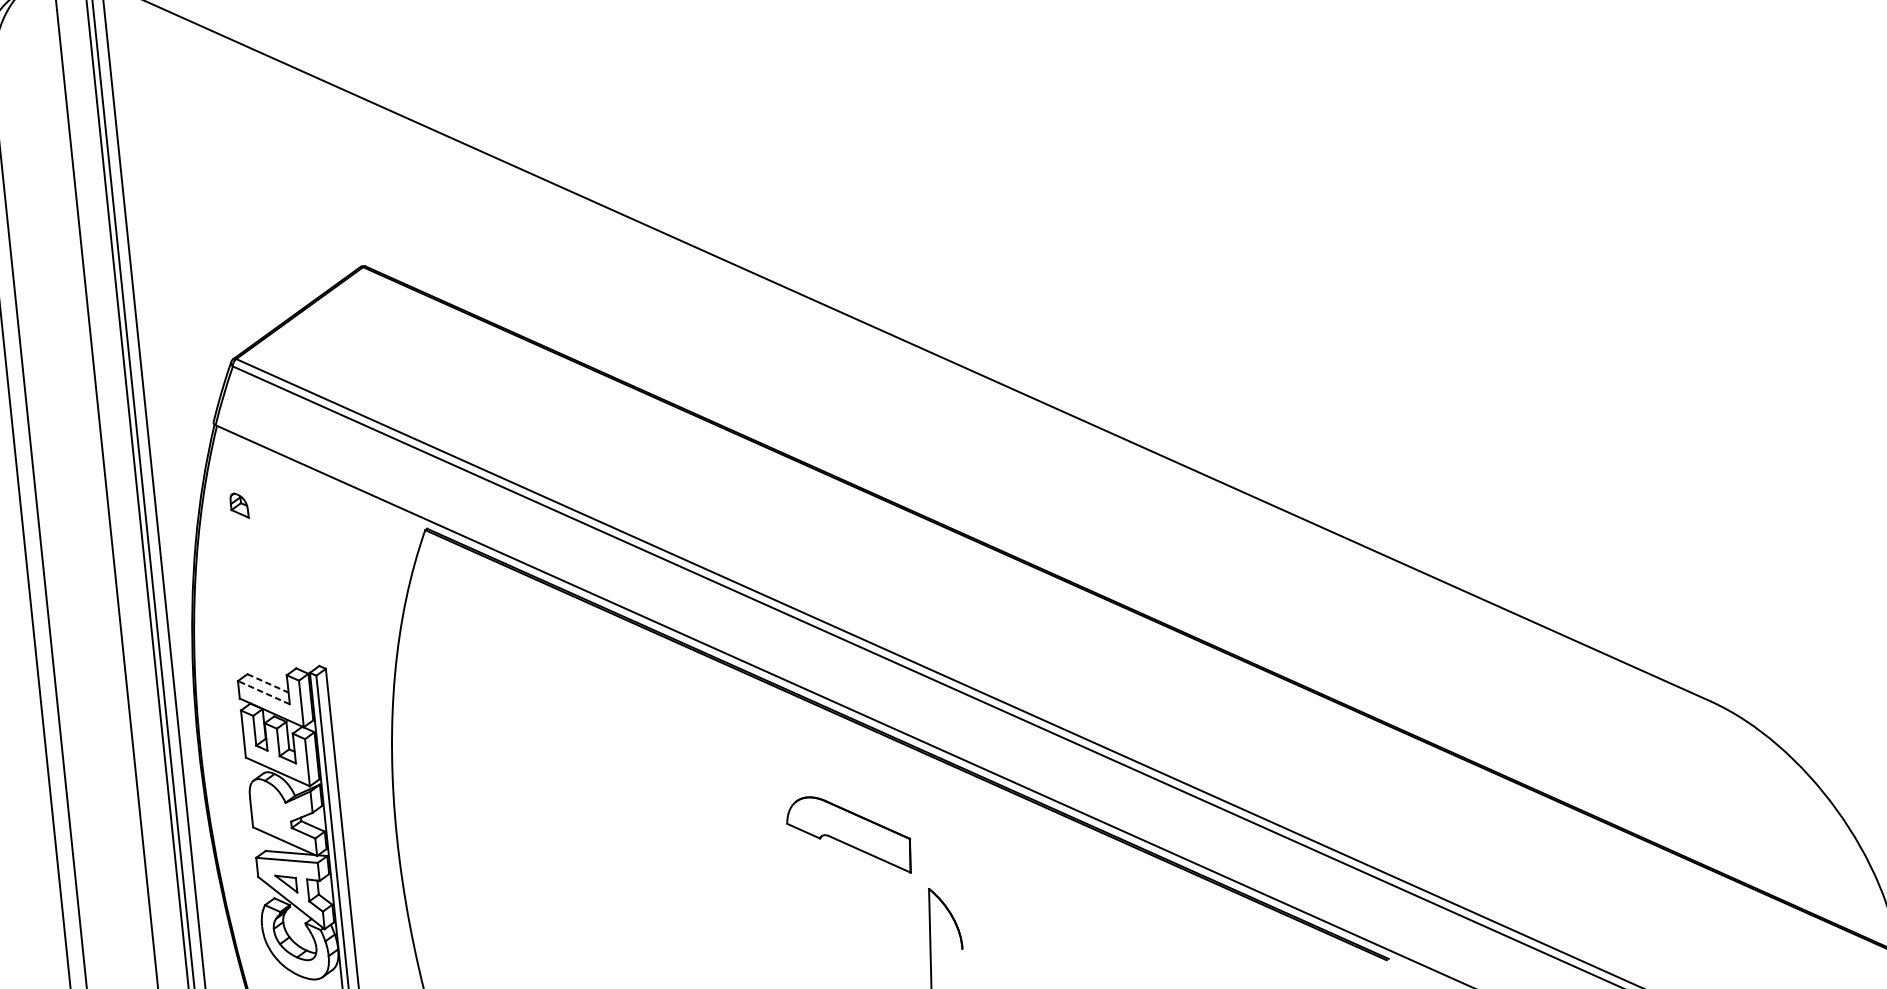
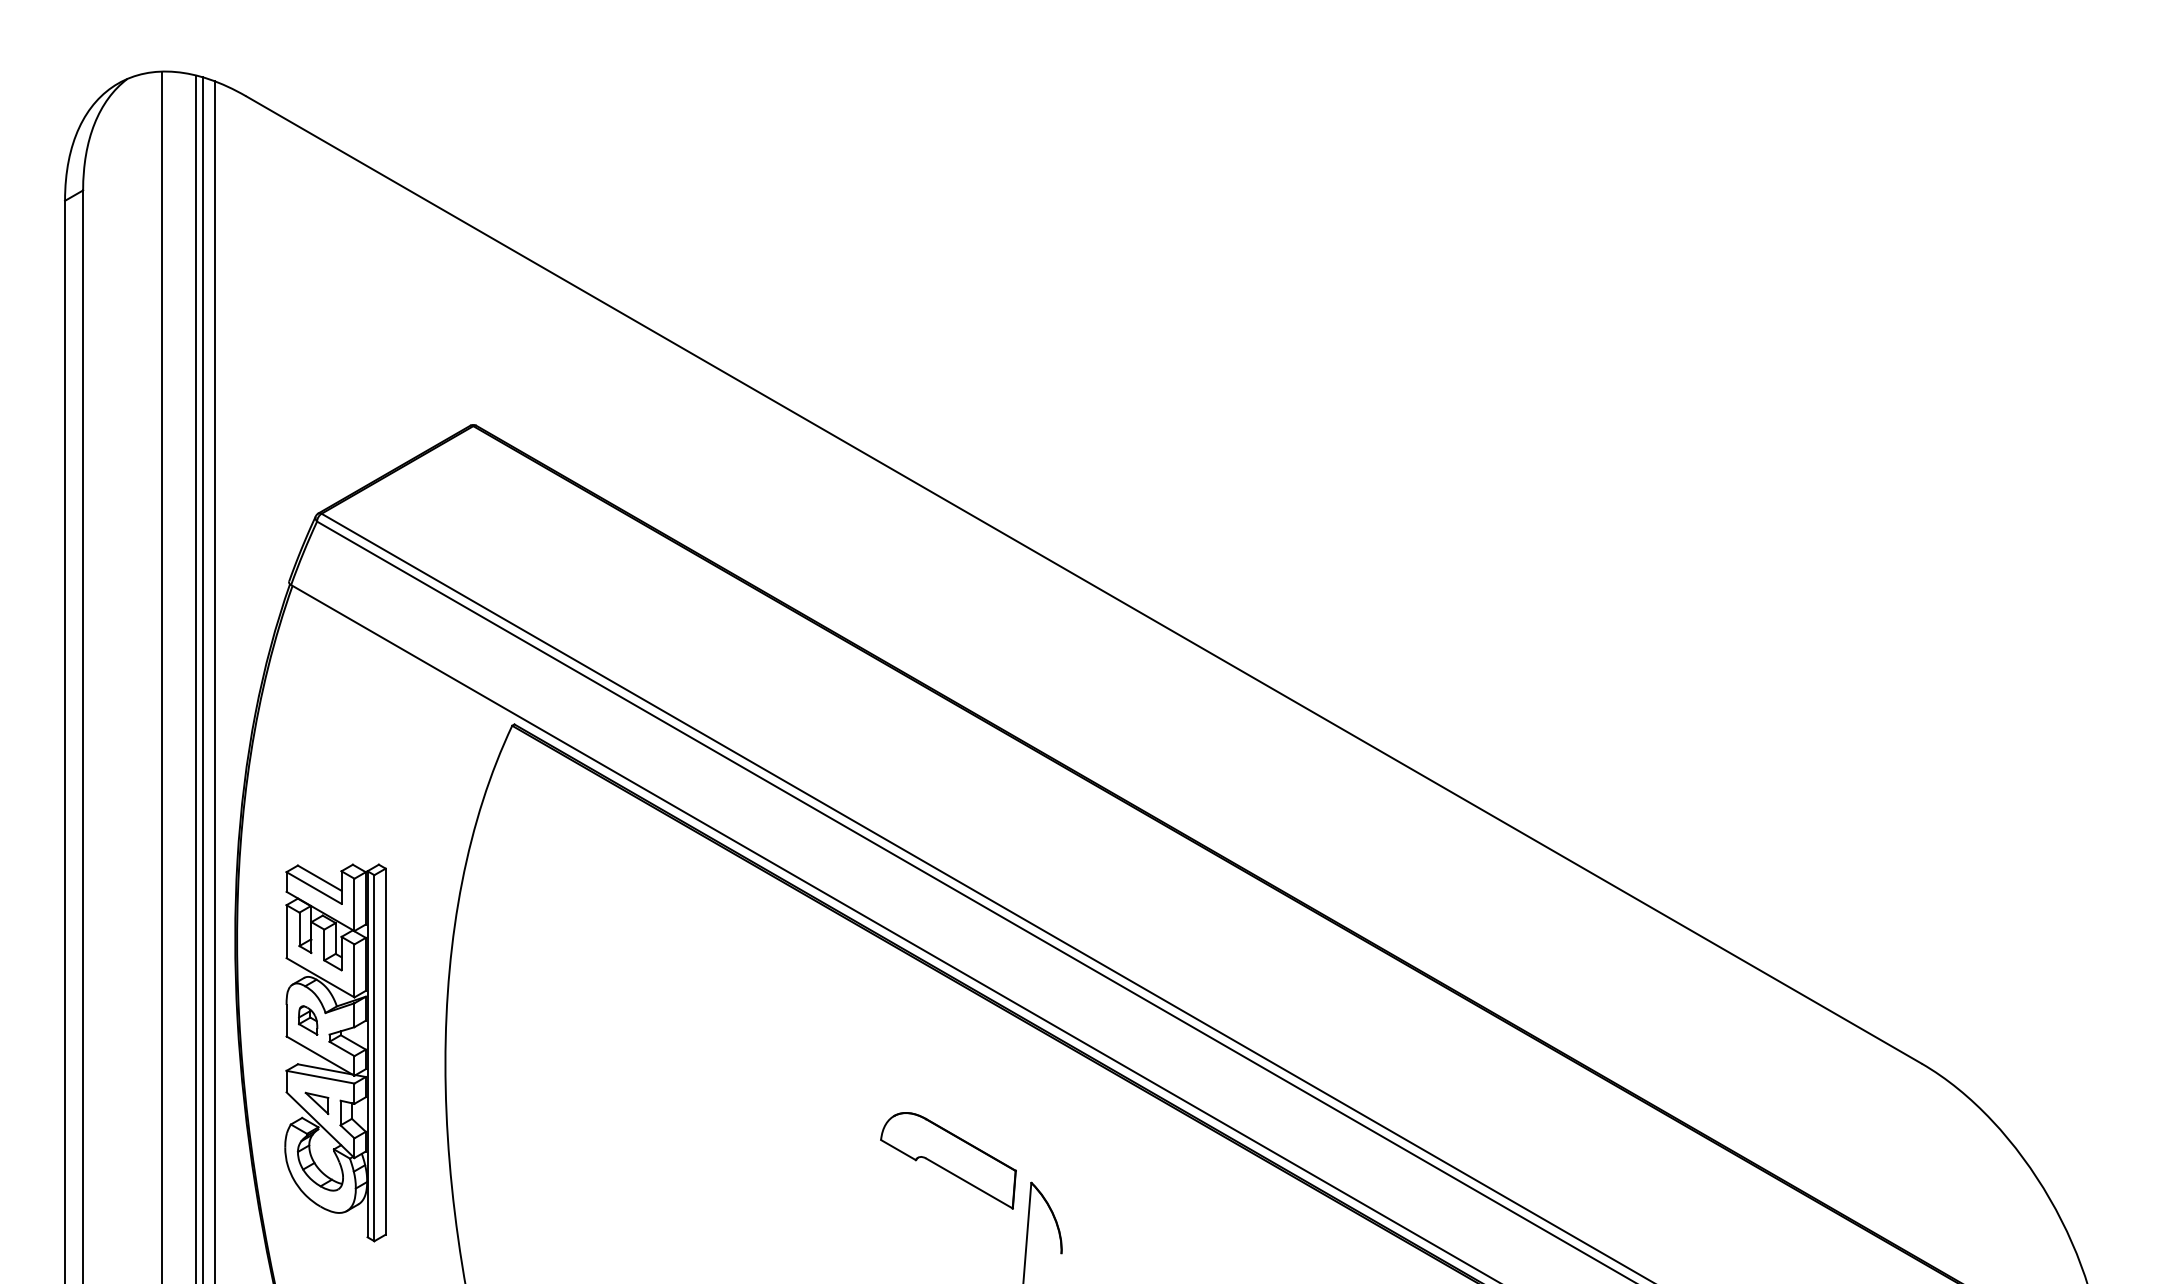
part: (239, 505) -> (308, 1020), moved
line: (268, 683) -> (320, 878), dashed -> solid
line: (264, 693) -> (314, 888), dashed -> solid
part: (849, 835) -> (948, 1160), moved

